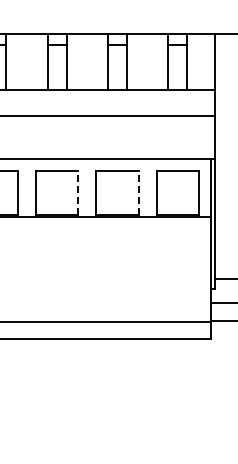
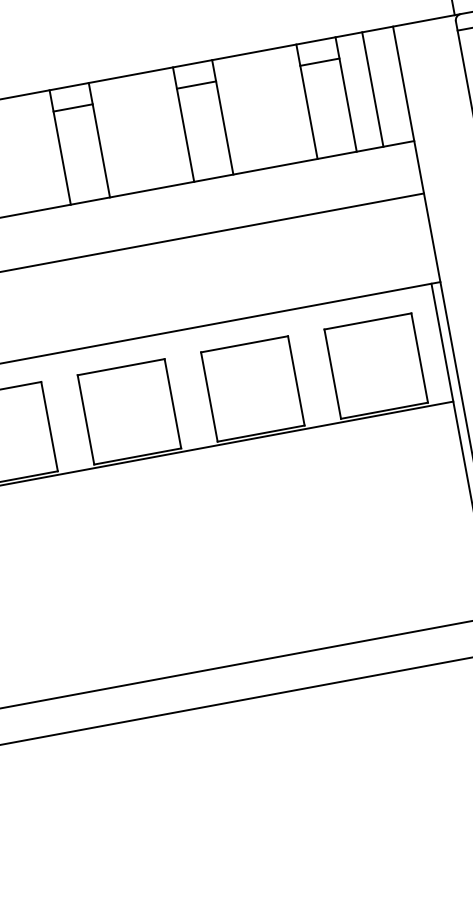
line: (200, 62) -> (373, 89), added
line: (78, 193) -> (173, 404), dashed -> solid
line: (138, 193) -> (295, 381), dashed -> solid

